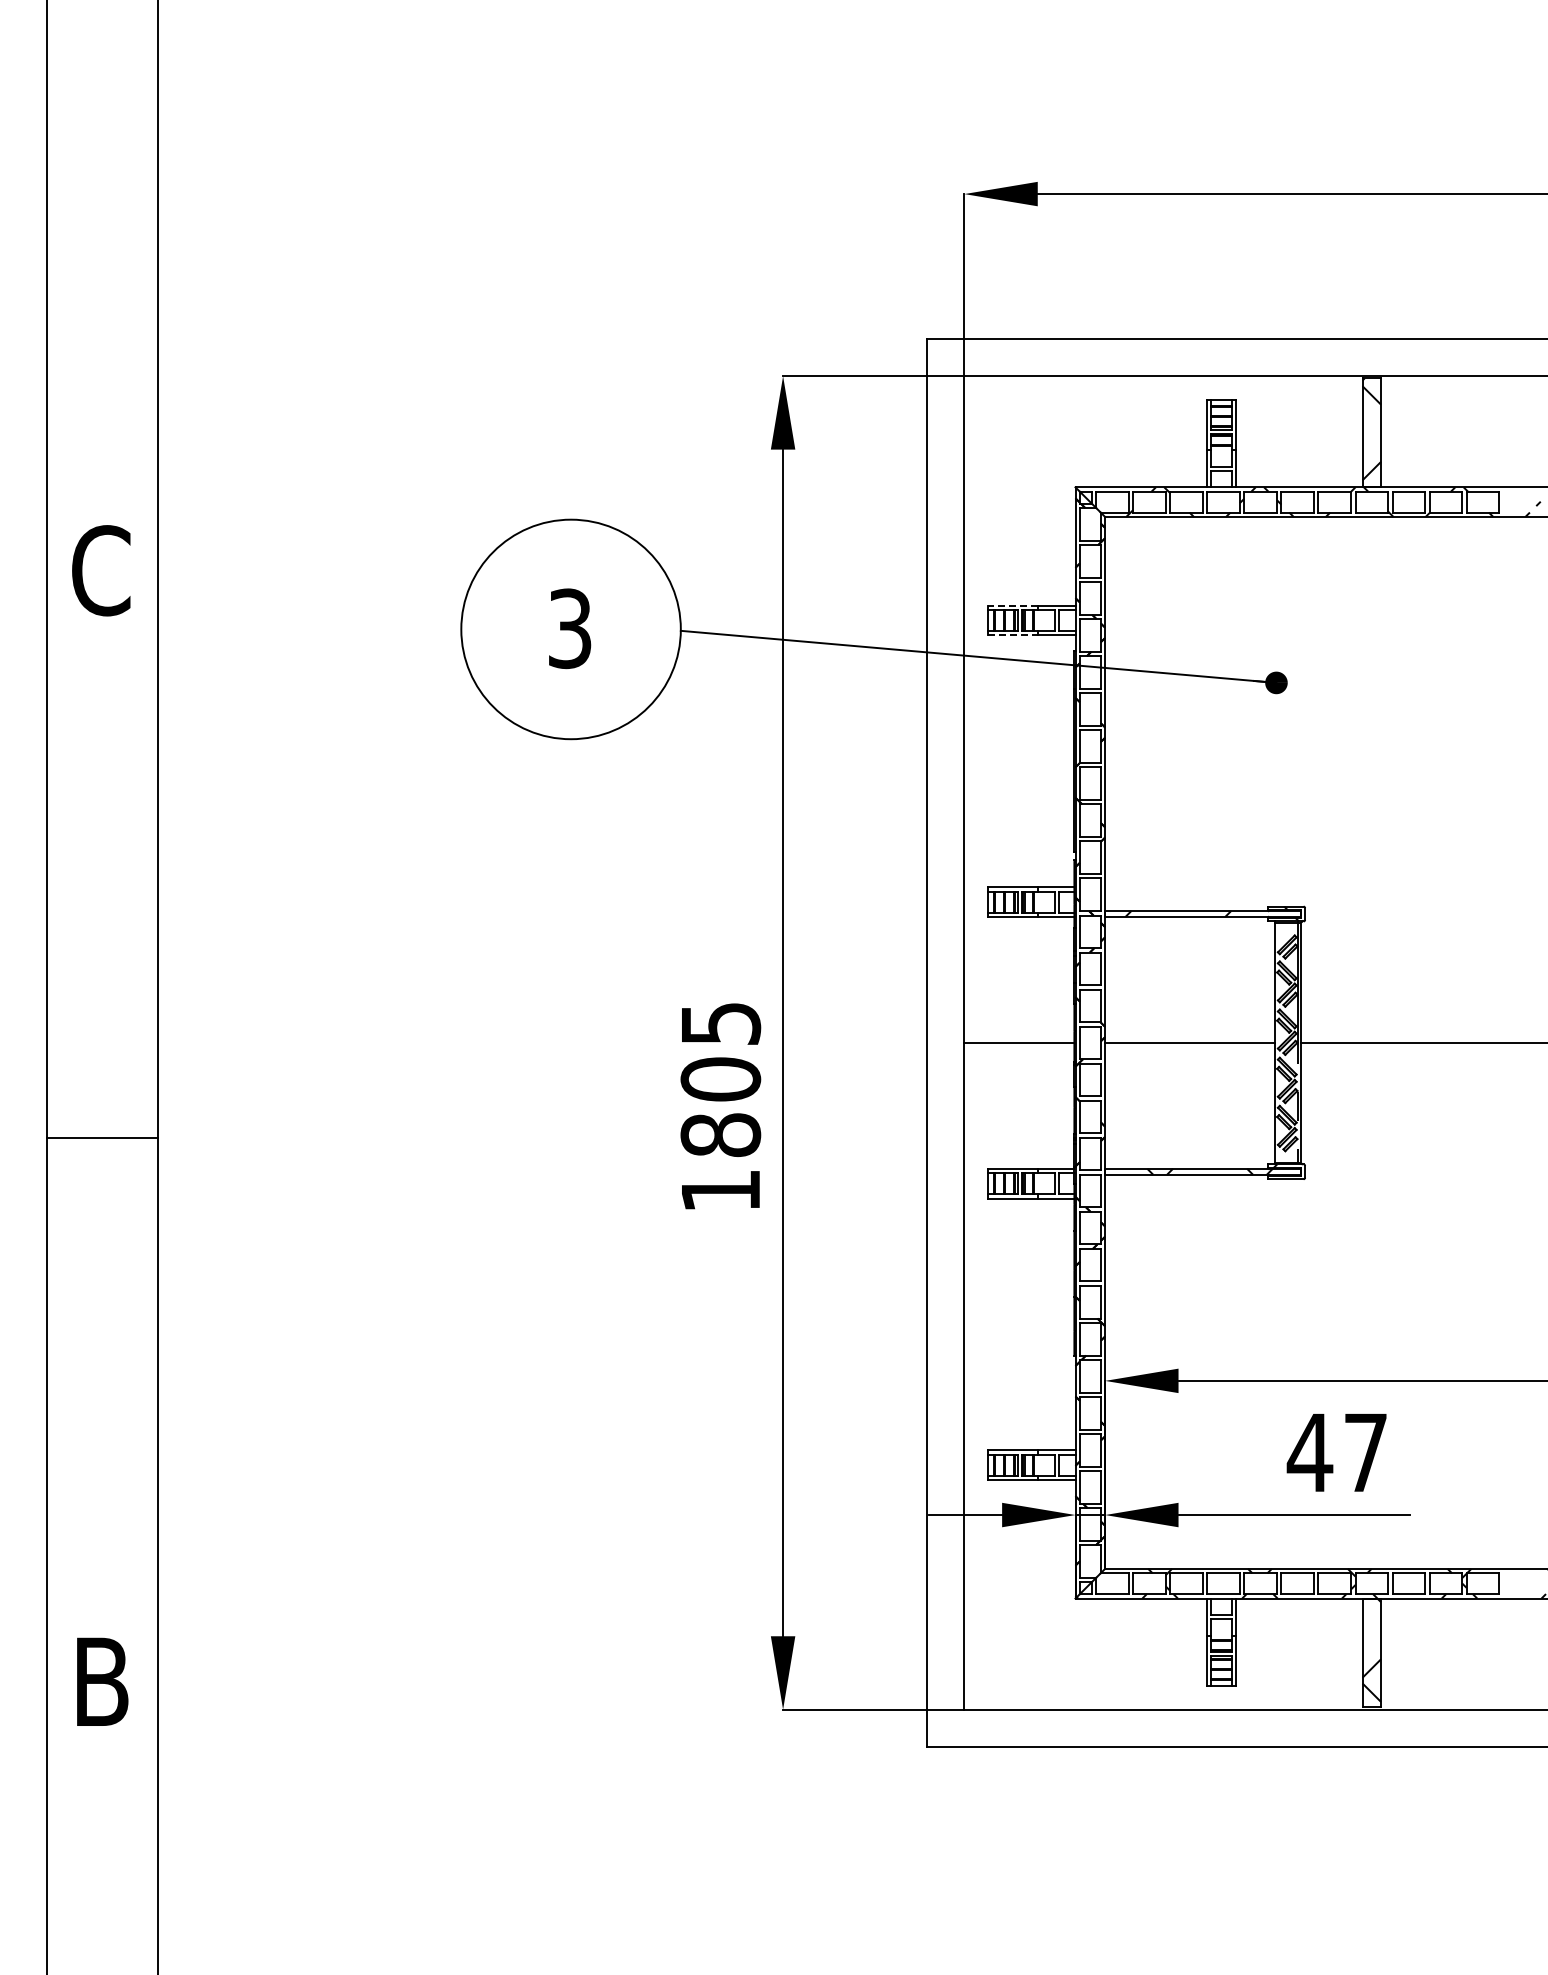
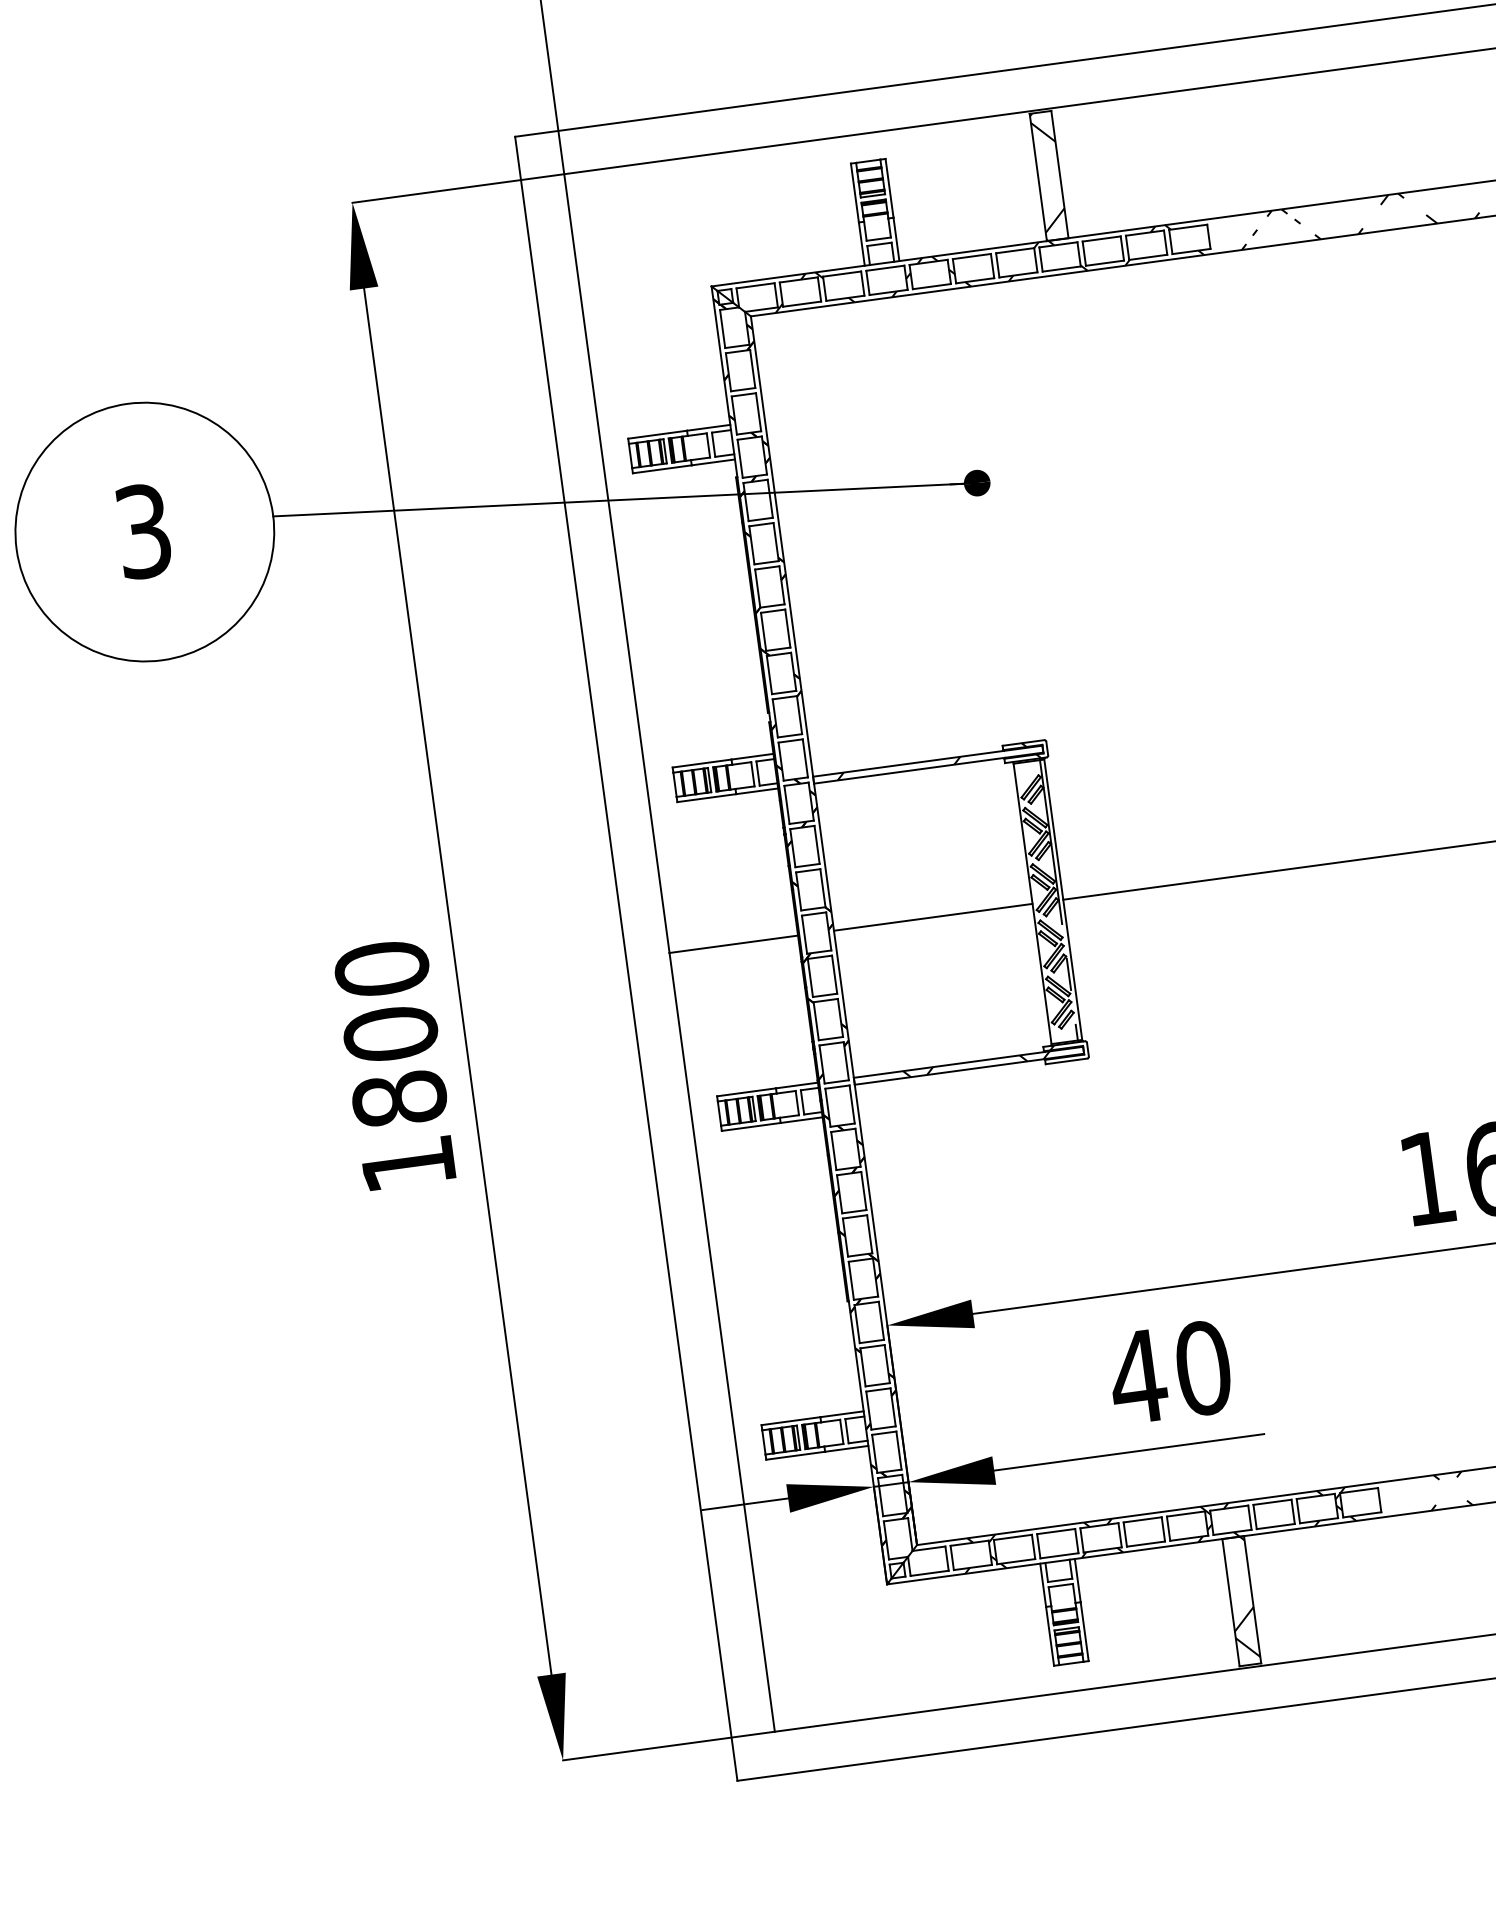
line: (1012, 605) -> (656, 434), dashed -> solid
line: (1013, 635) -> (662, 469), dashed -> solid
text: (720, 1023) -> (381, 968), 1805 -> 1800
text: (1366, 1452) -> (1203, 1367), 47 -> 40

